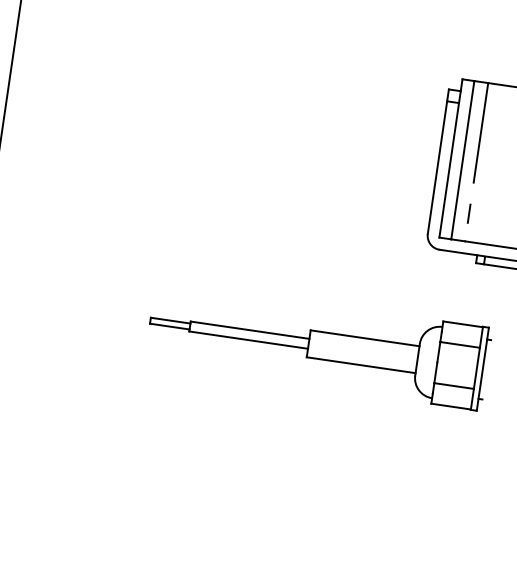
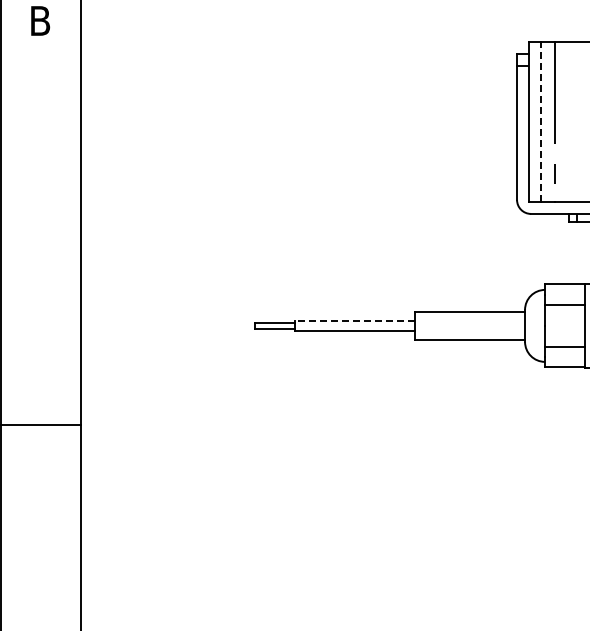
line: (463, 159) -> (541, 121), solid -> dashed
line: (250, 329) -> (355, 320), solid -> dashed

